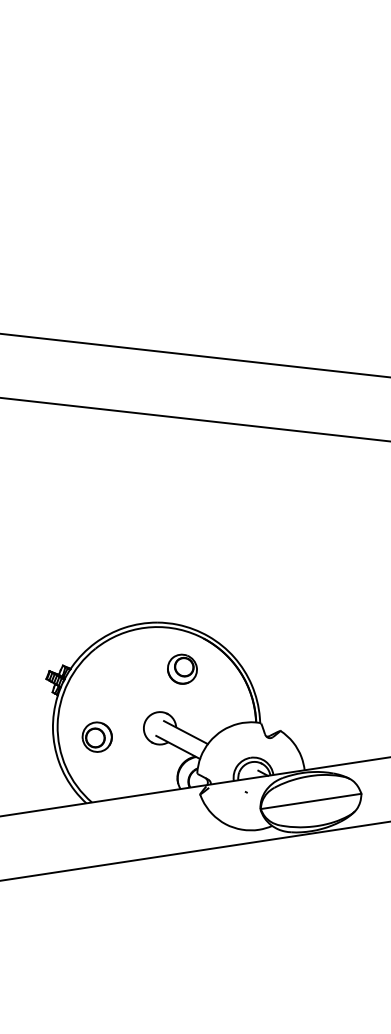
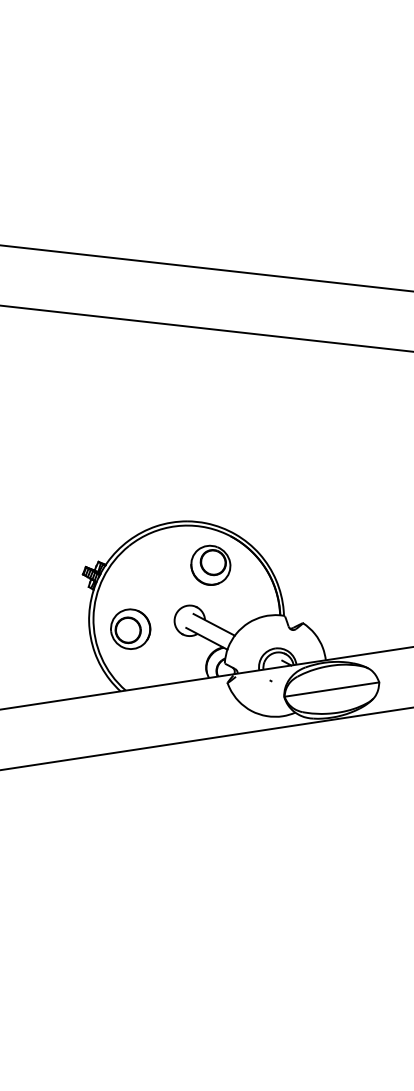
part: (182, 668) -> (210, 564), size x1.43
part: (96, 736) -> (130, 628), size x1.43

